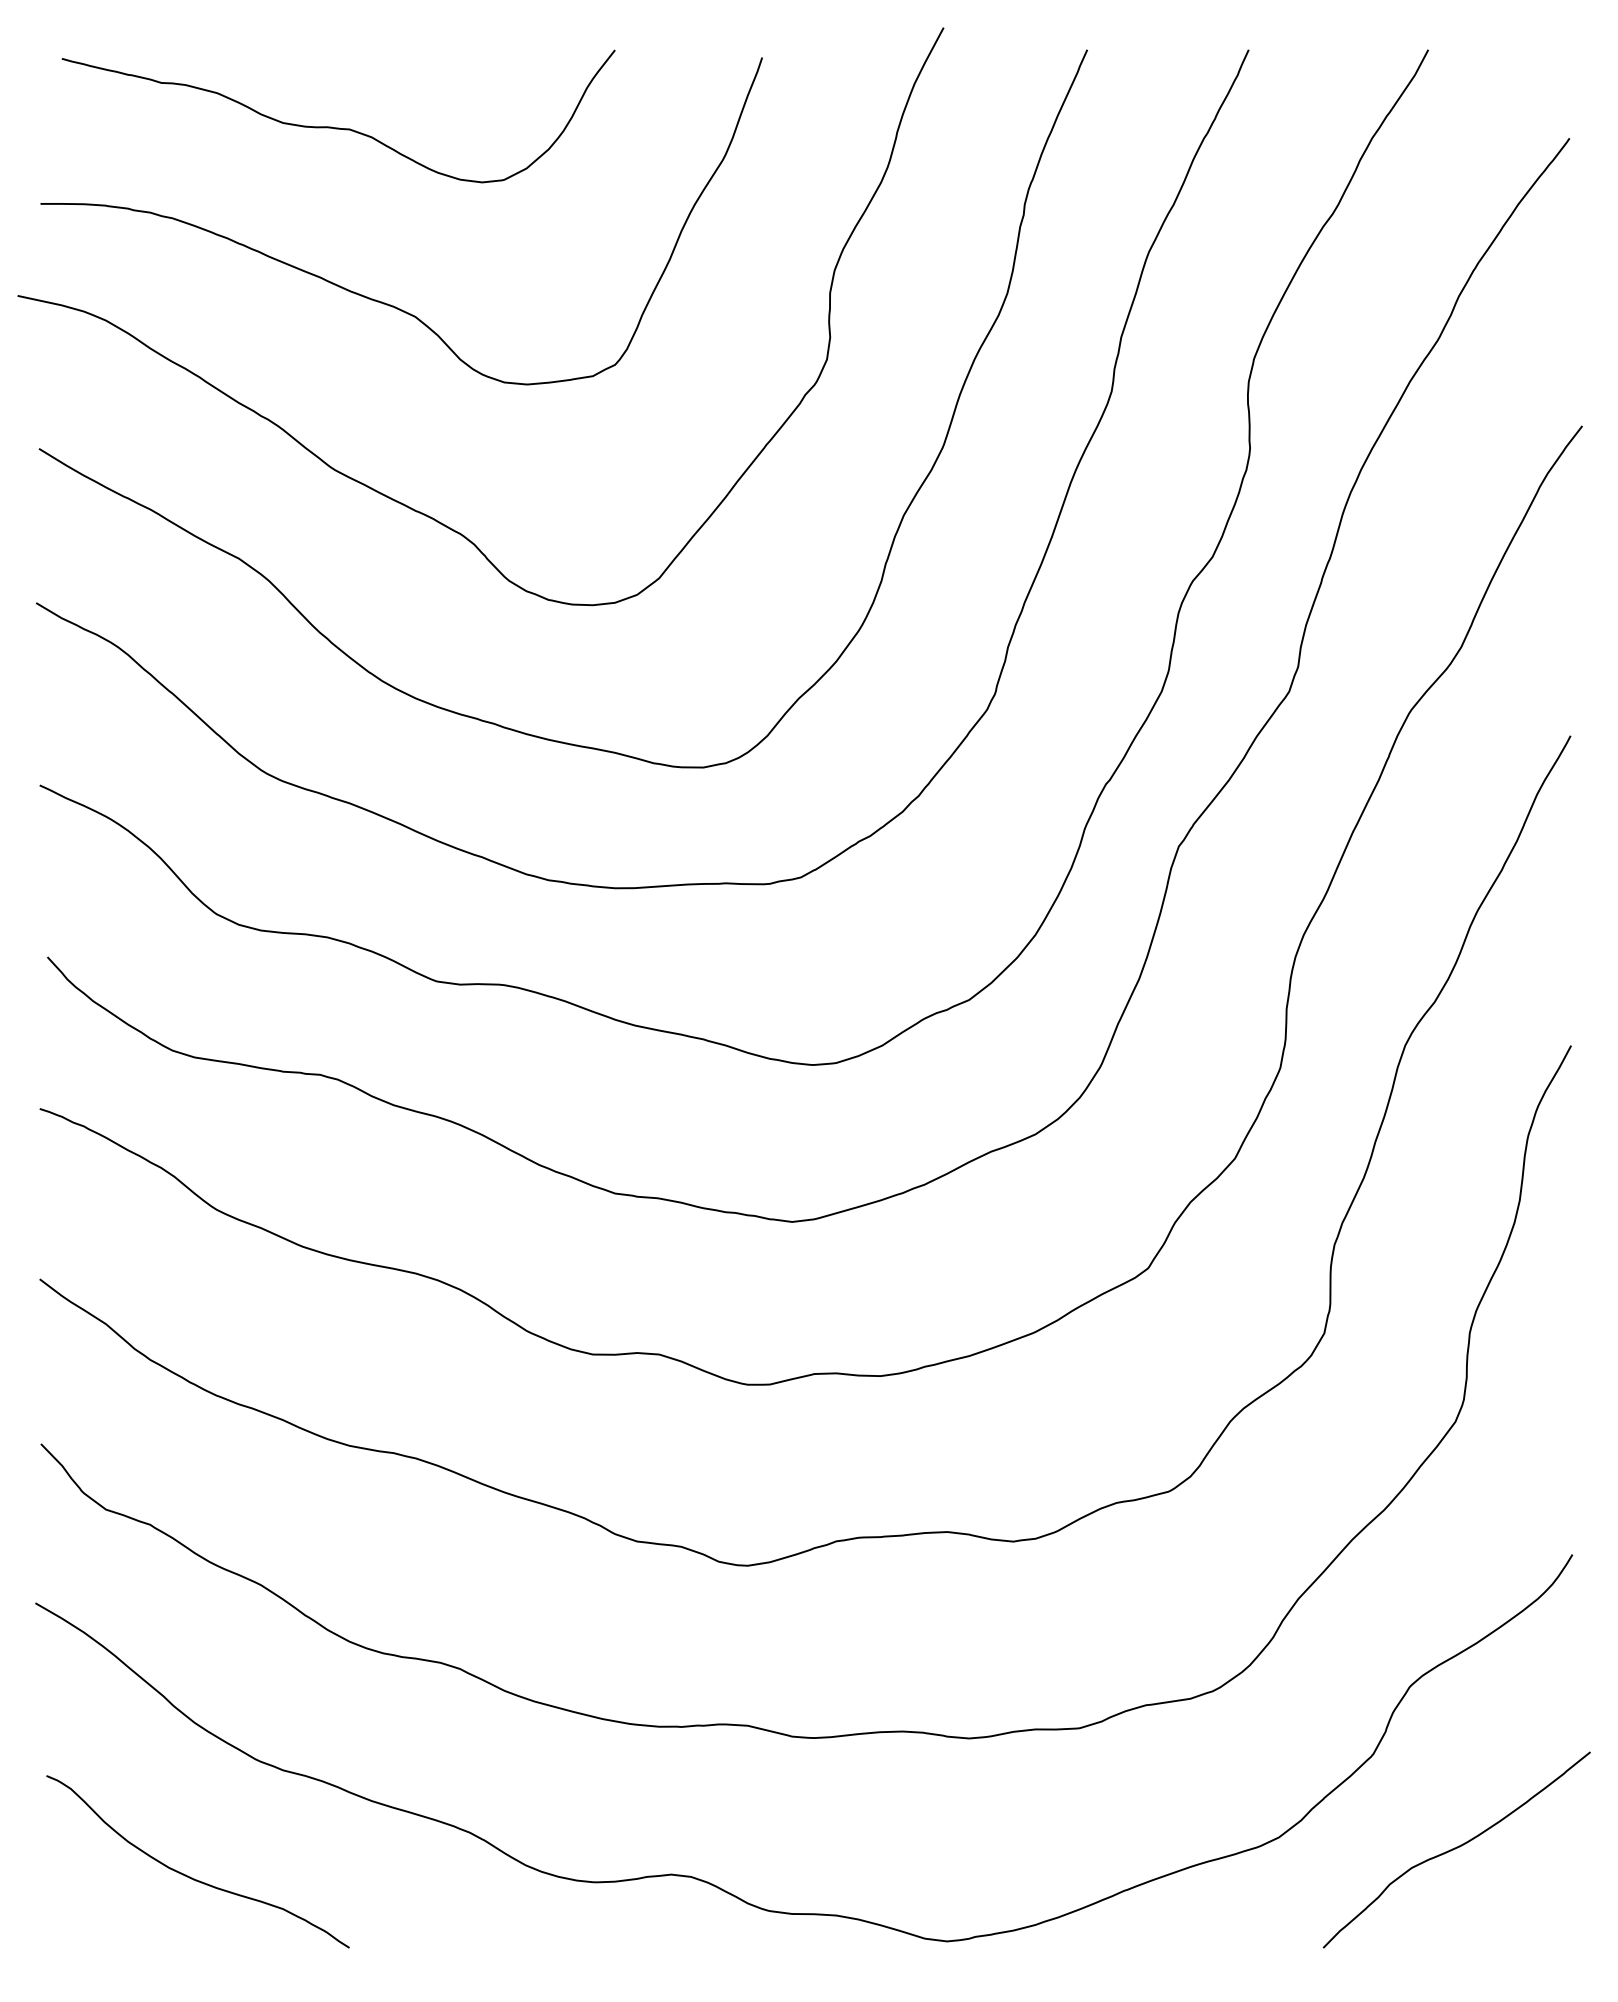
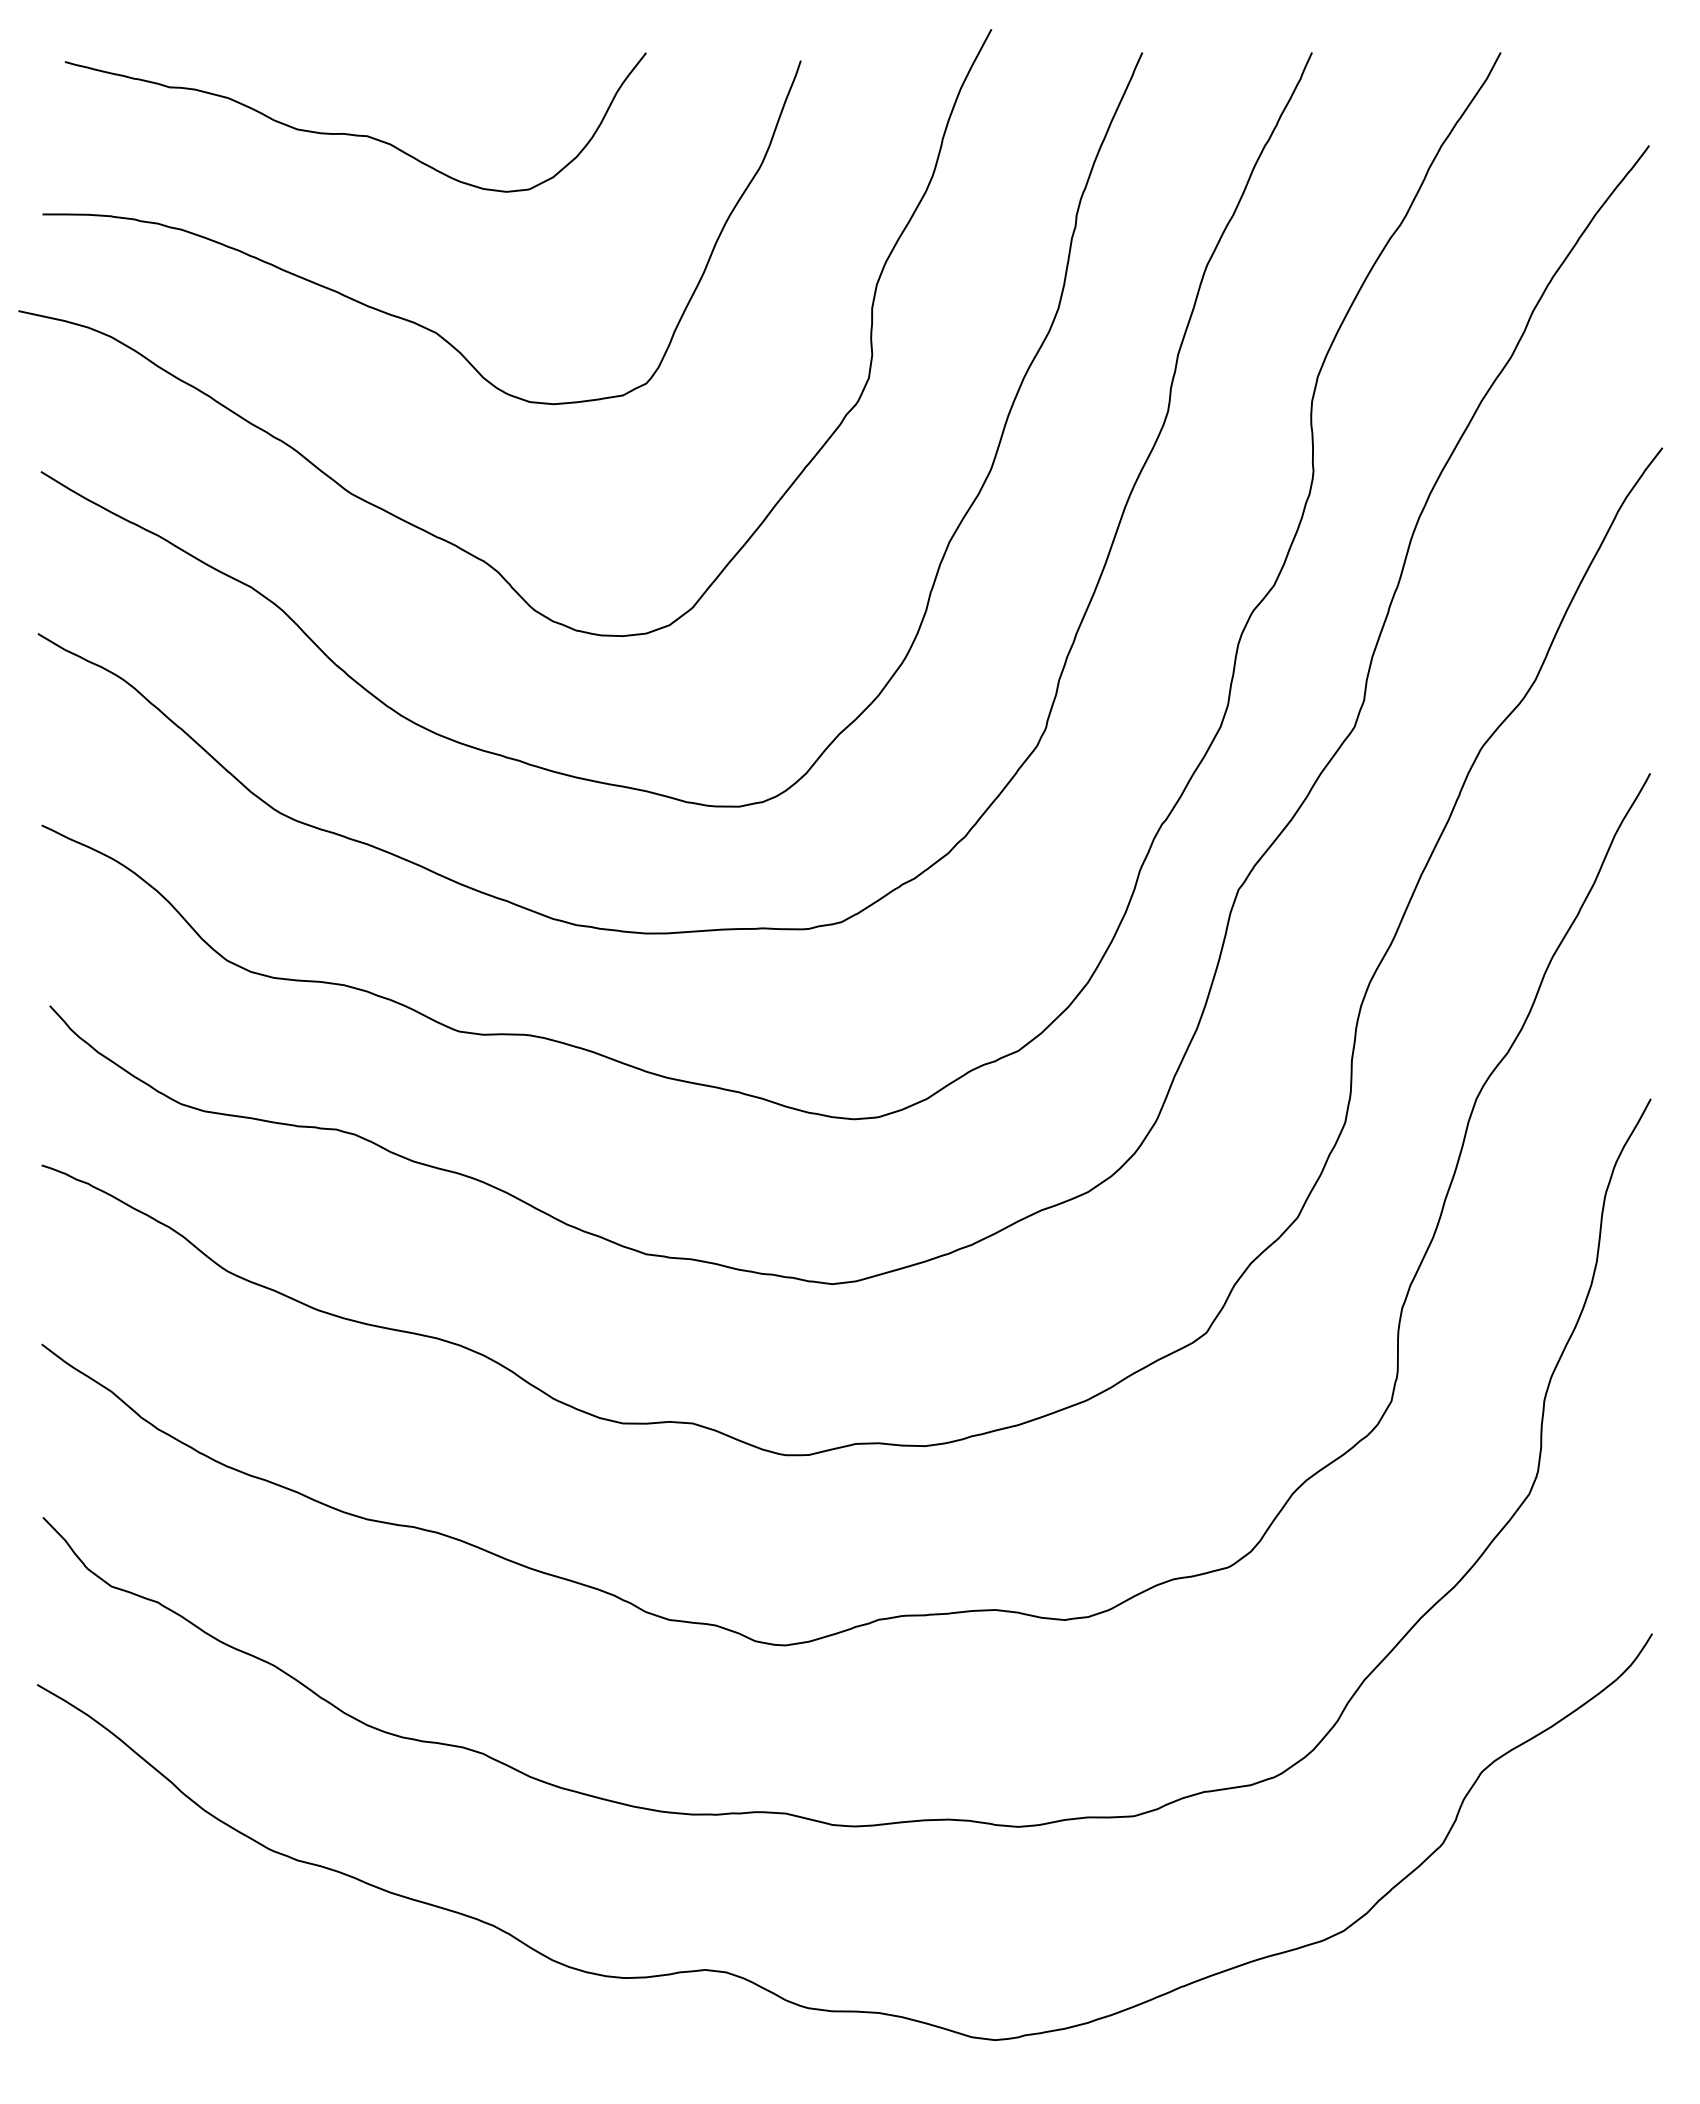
curve: (1456, 1848) -> (1530, 1942), removed
curve: (190, 1877) -> (200, 1972), removed

